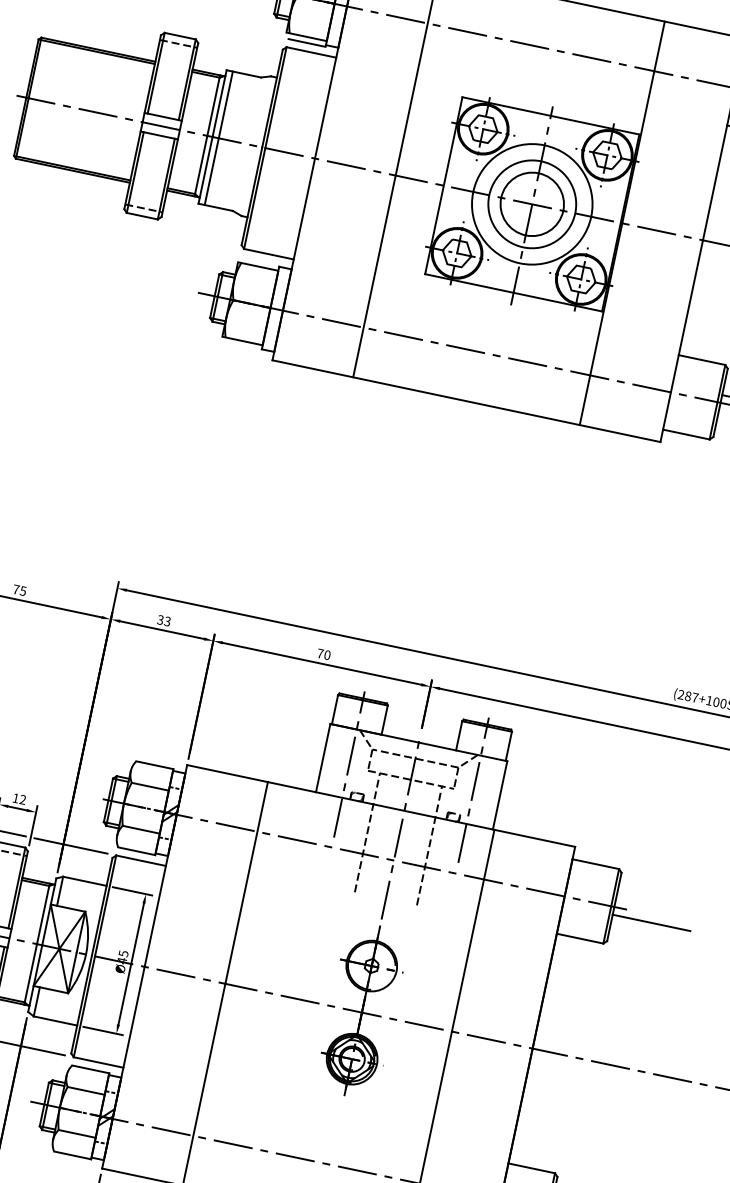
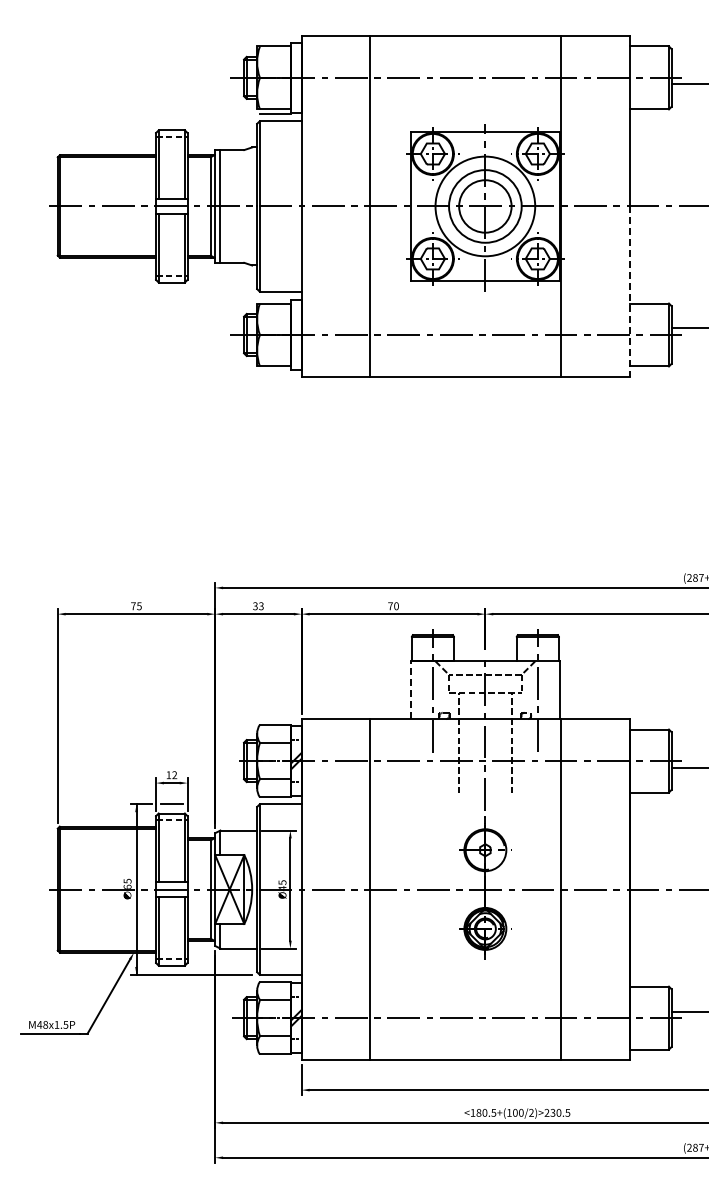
line: (681, 342) -> (629, 292), solid -> dashed
line: (322, 758) -> (410, 690), solid -> dashed
line: (70, 846) -> (221, 804), removed

